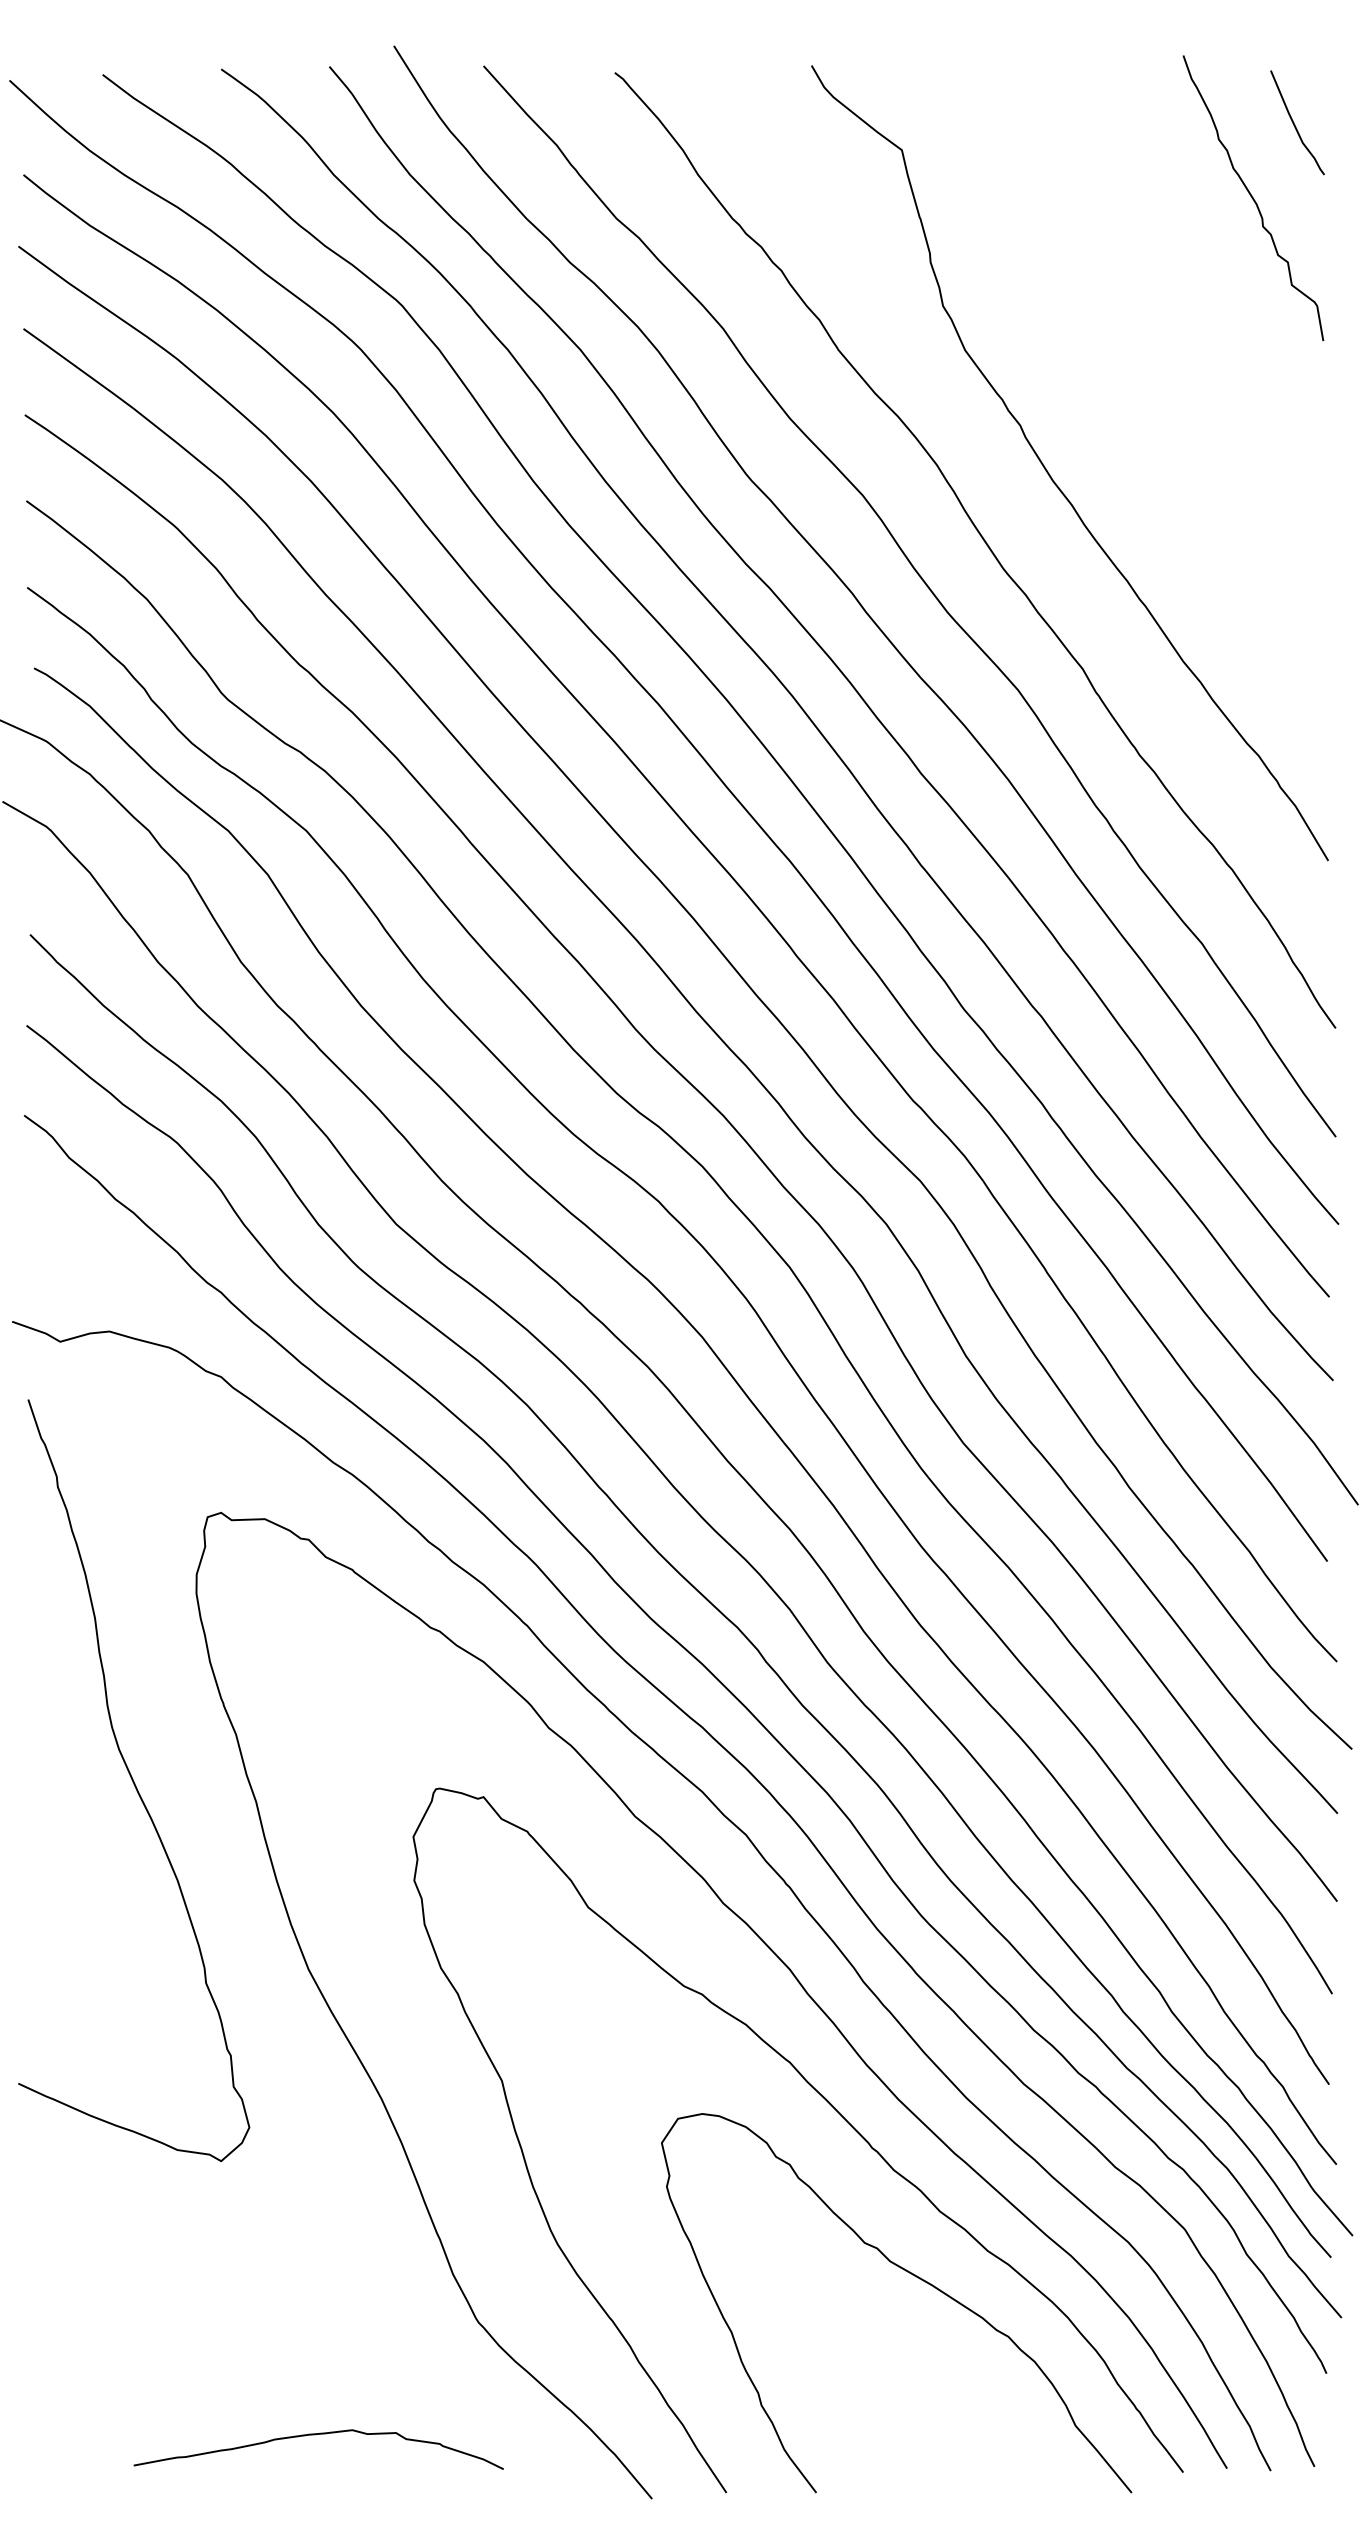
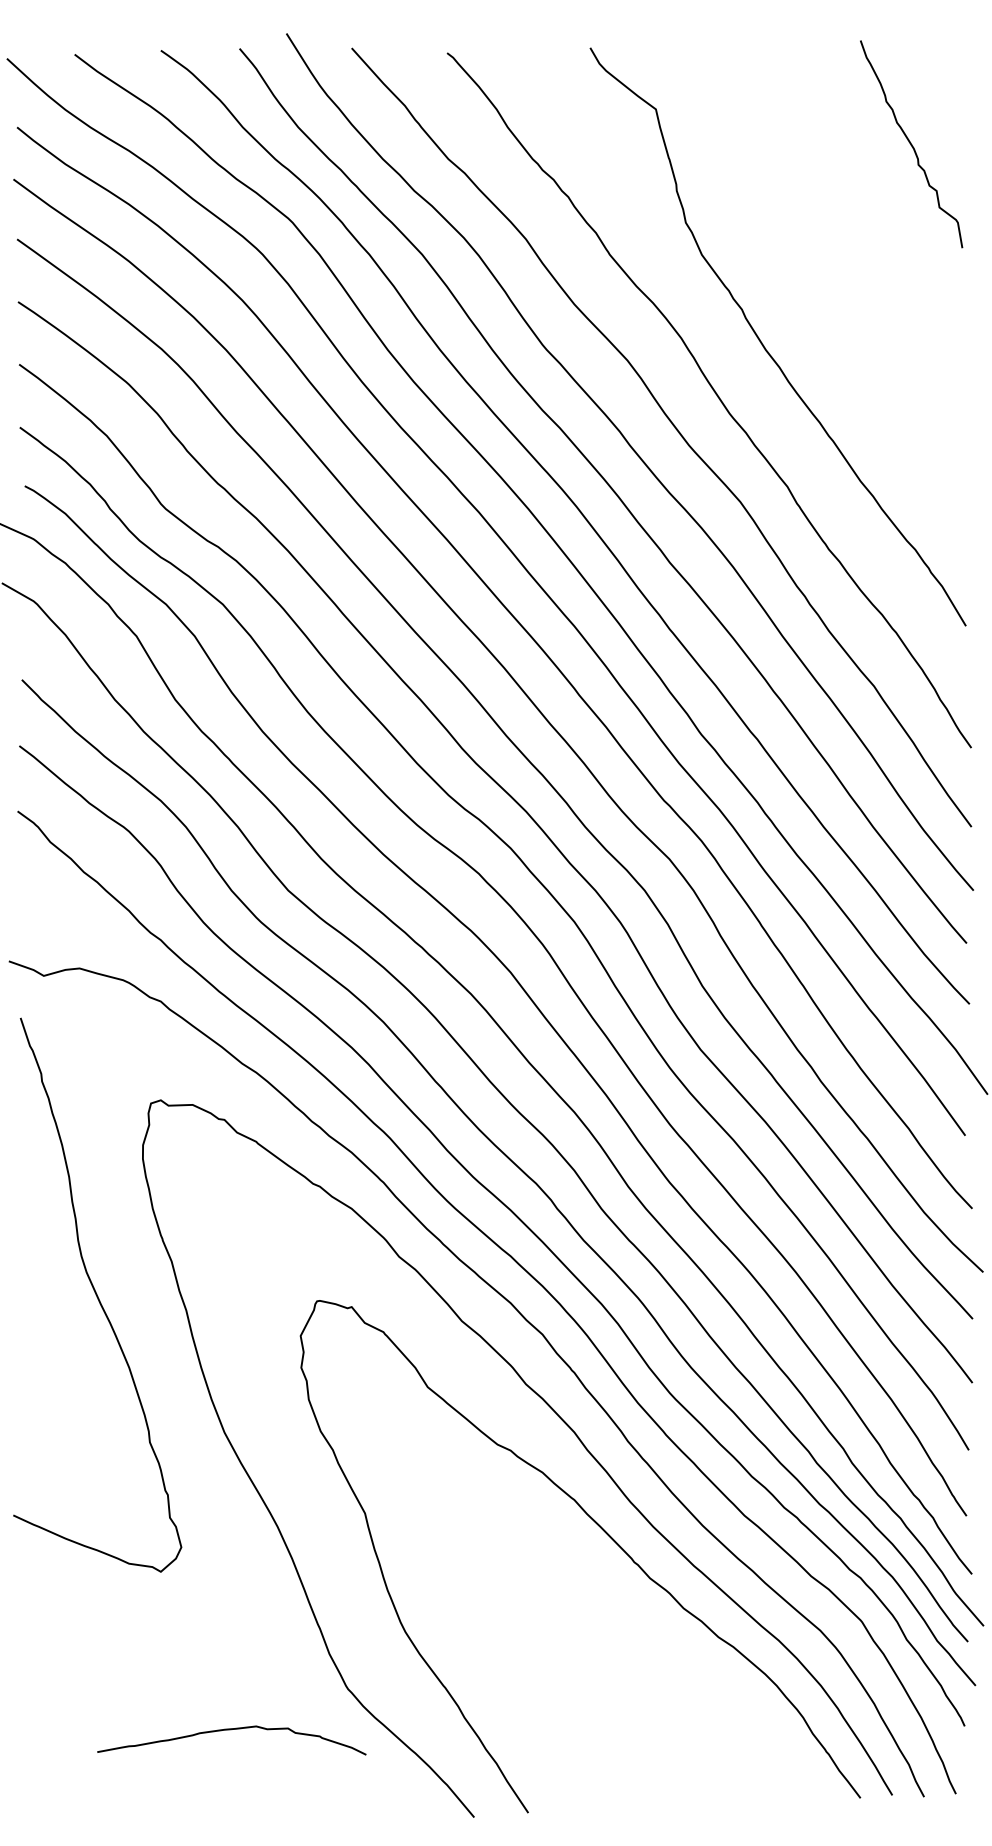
curve: (1295, 124) -> (942, 90), removed
curve: (915, 2277) -> (665, 1656), removed
curve: (318, 2435) -> (231, 1730), moved

